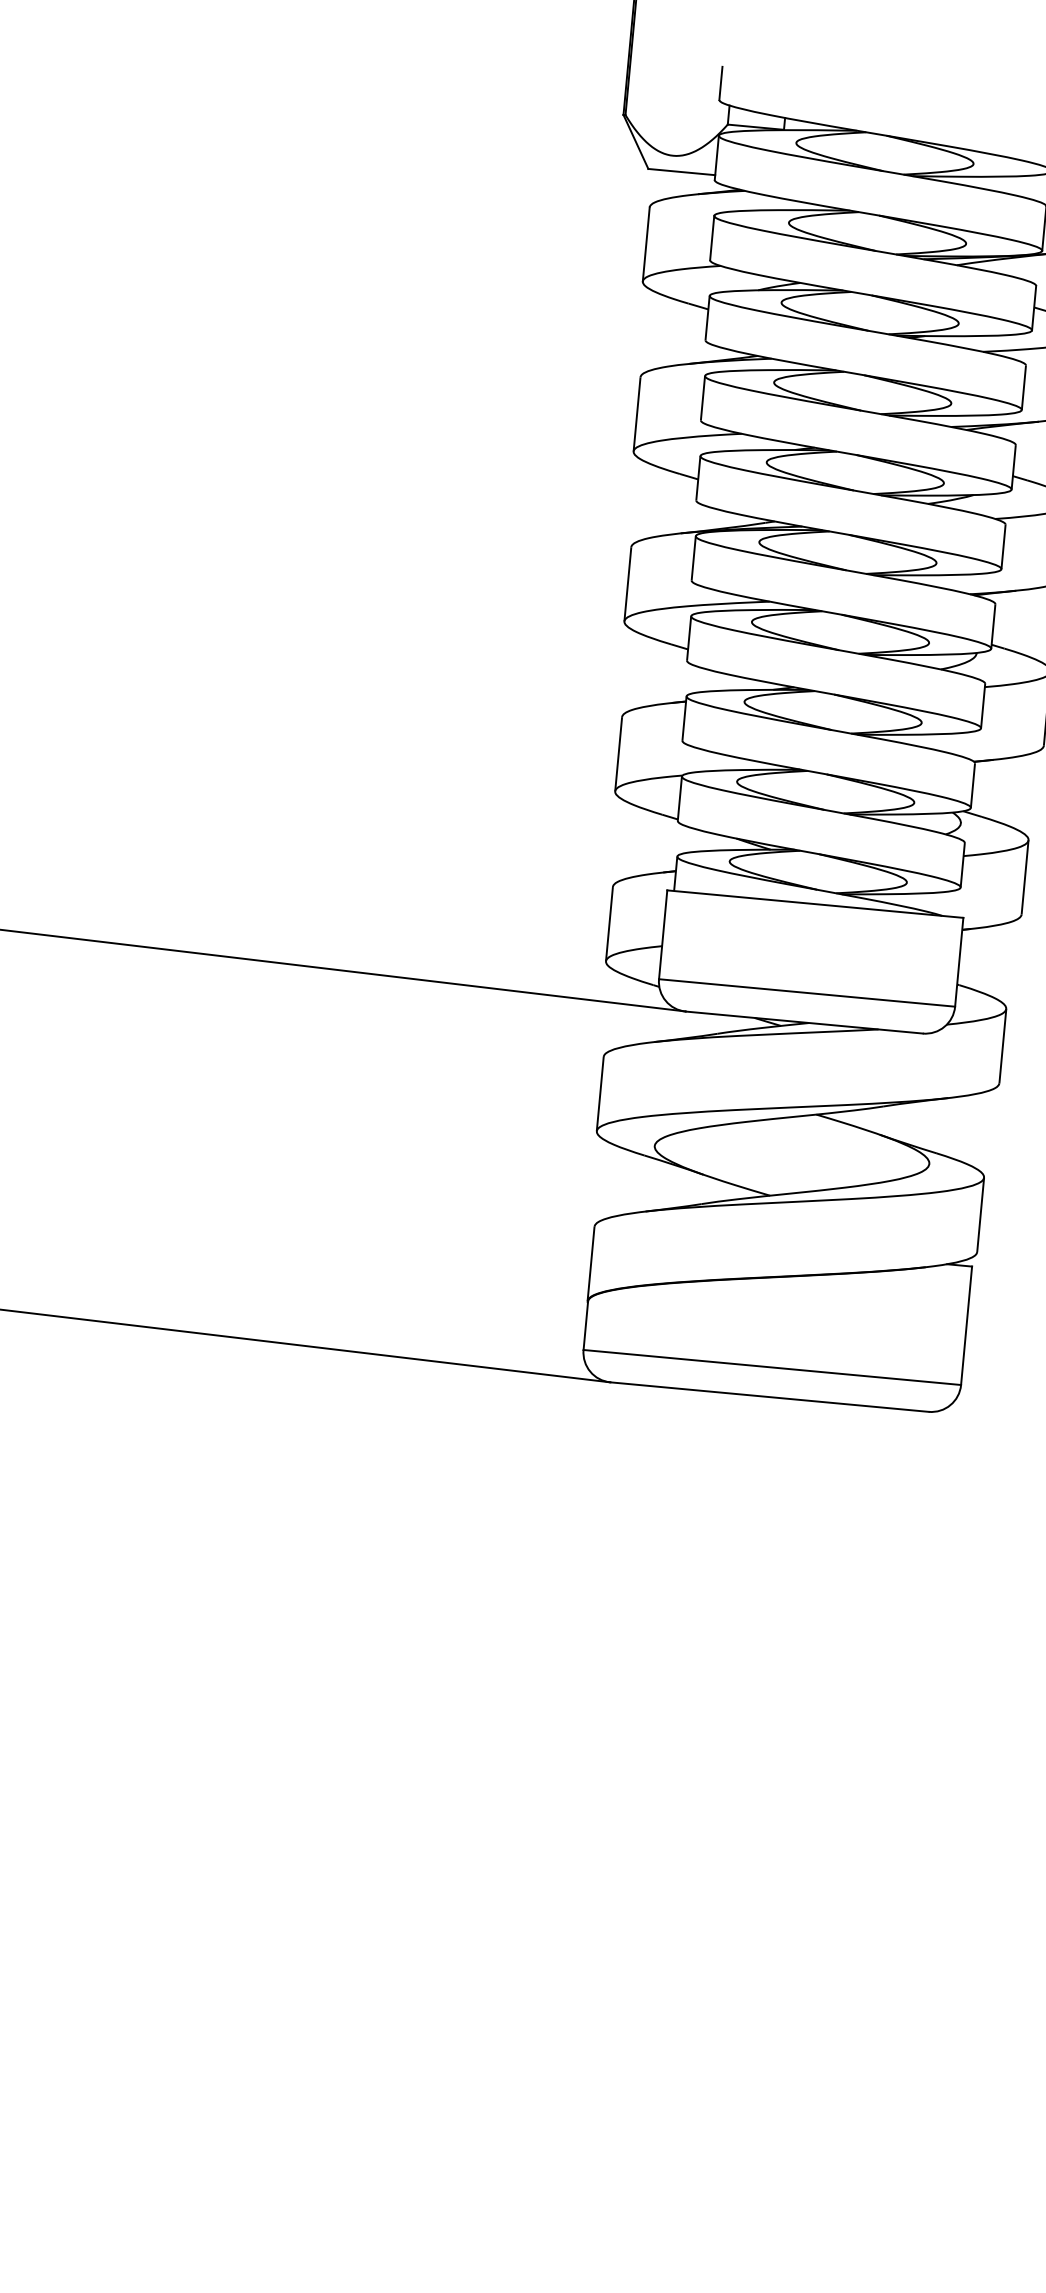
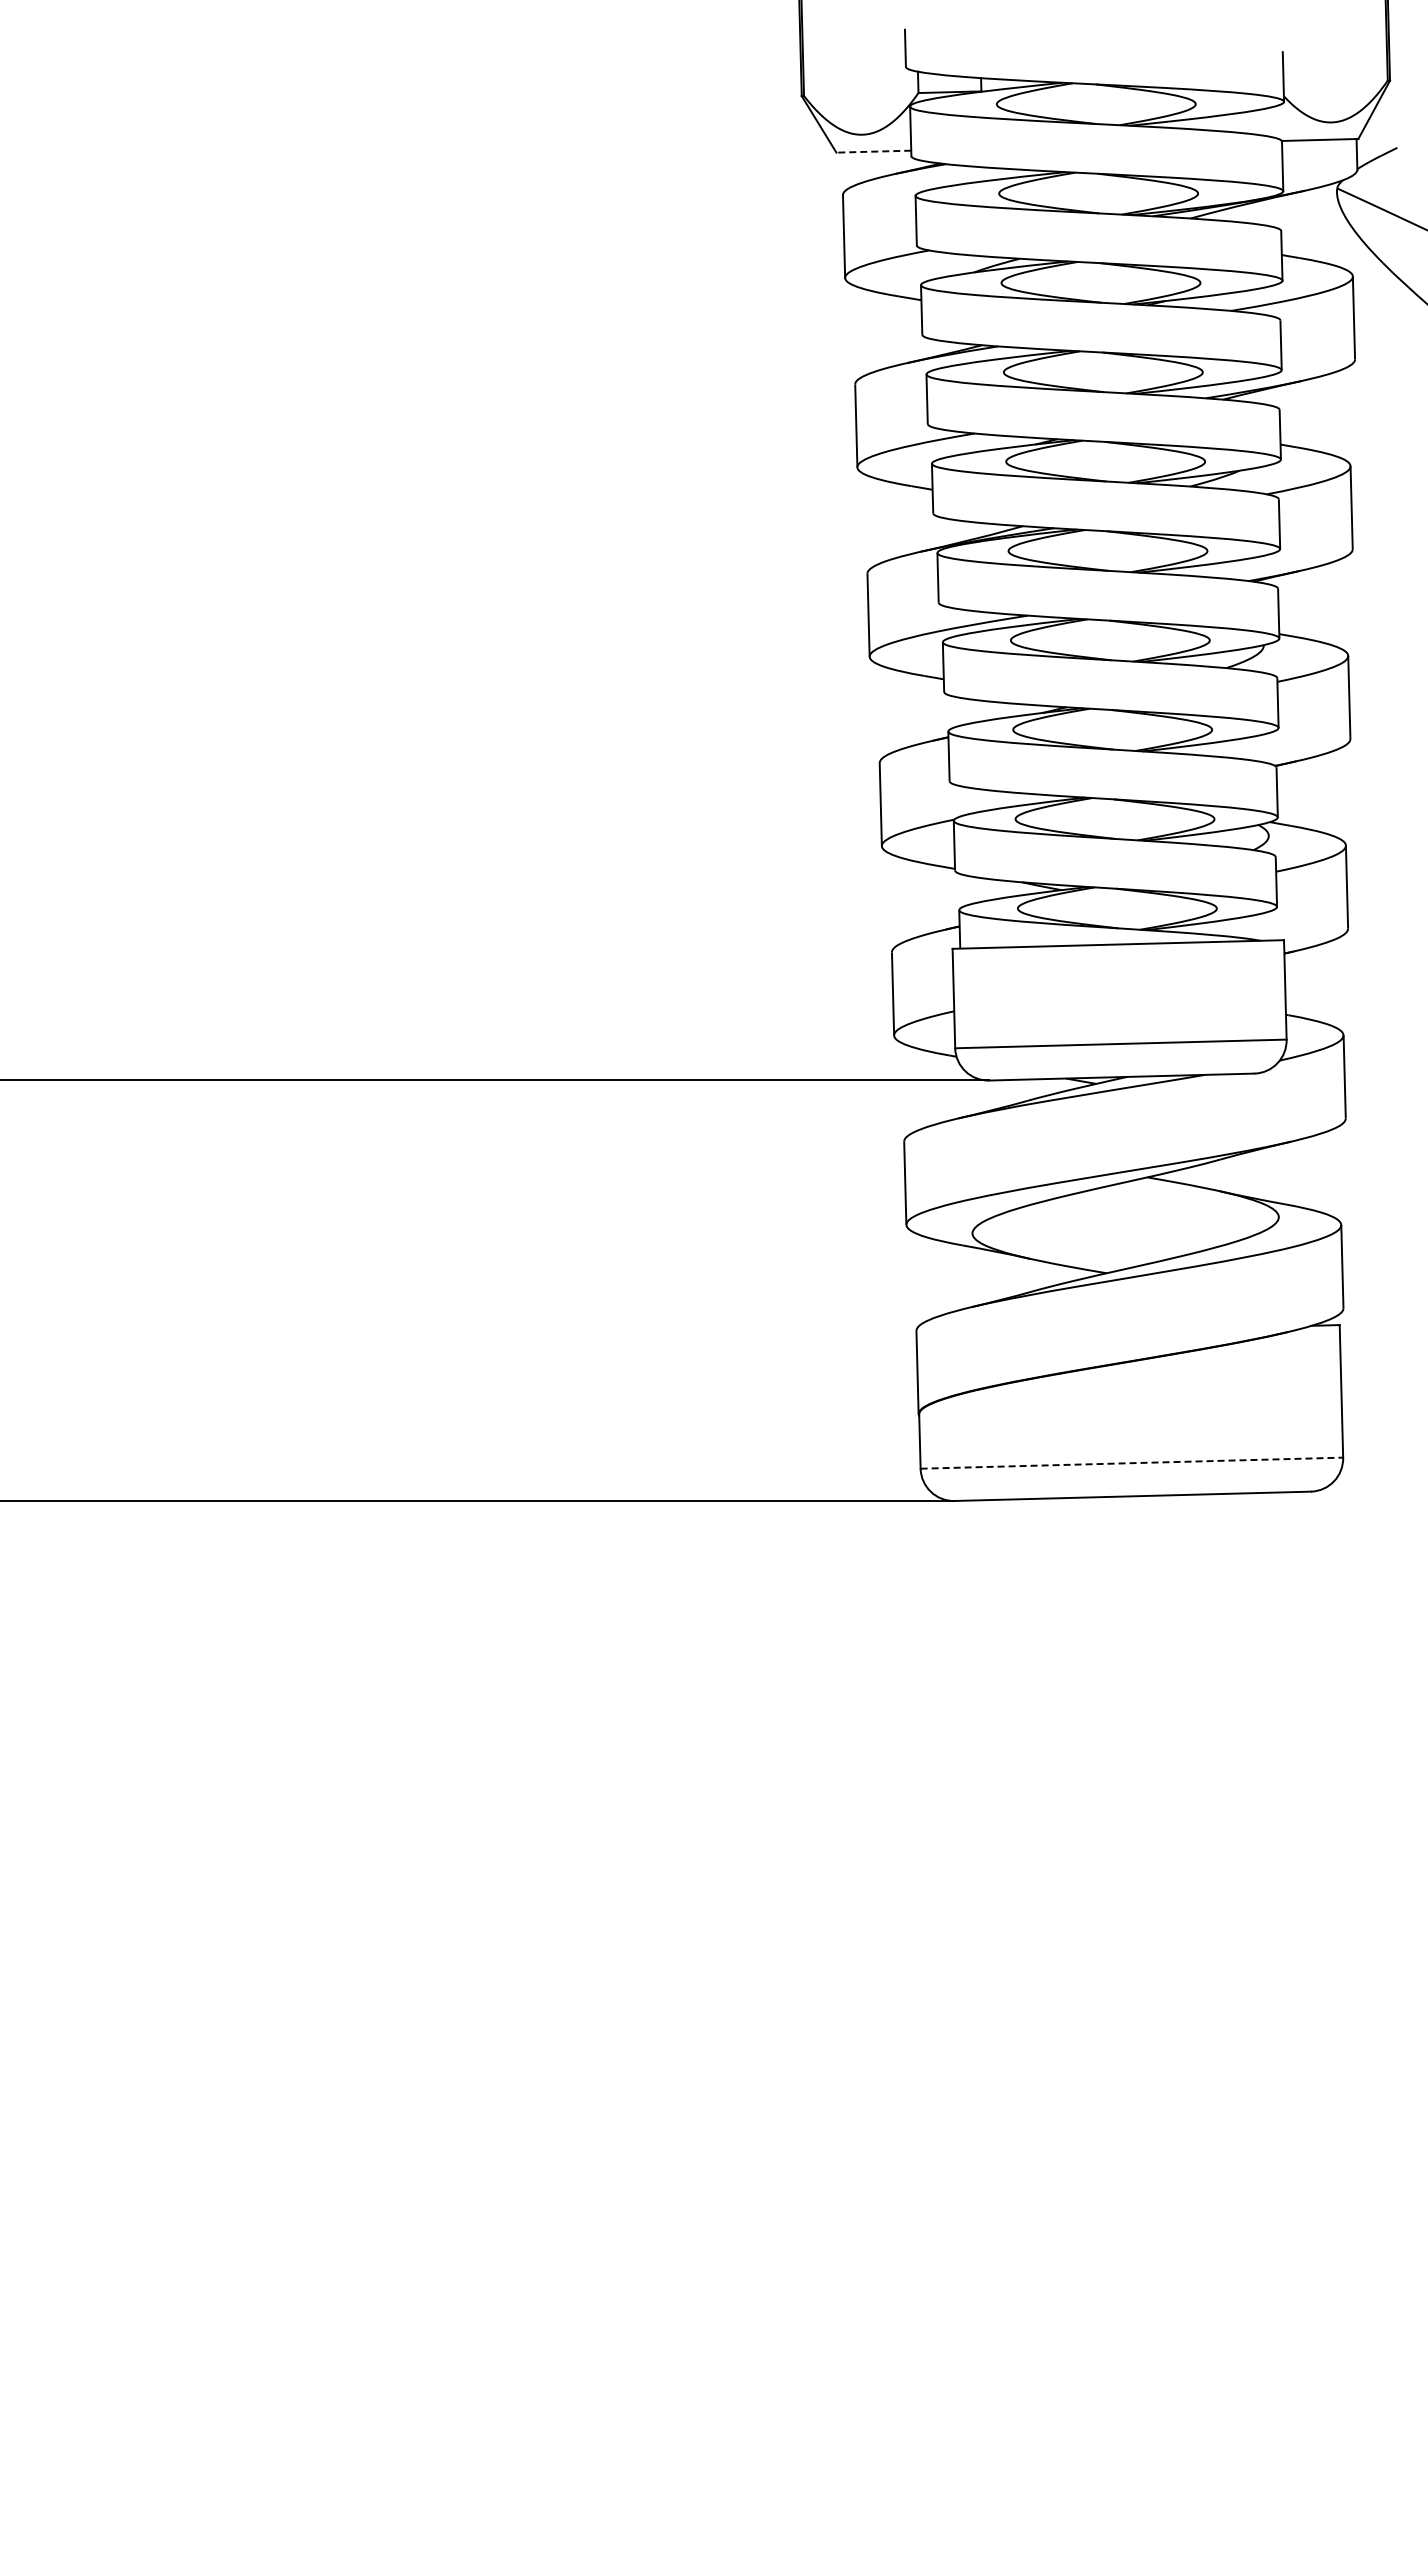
line: (681, 171) -> (873, 151), solid -> dashed
line: (772, 1367) -> (1132, 1463), solid -> dashed

